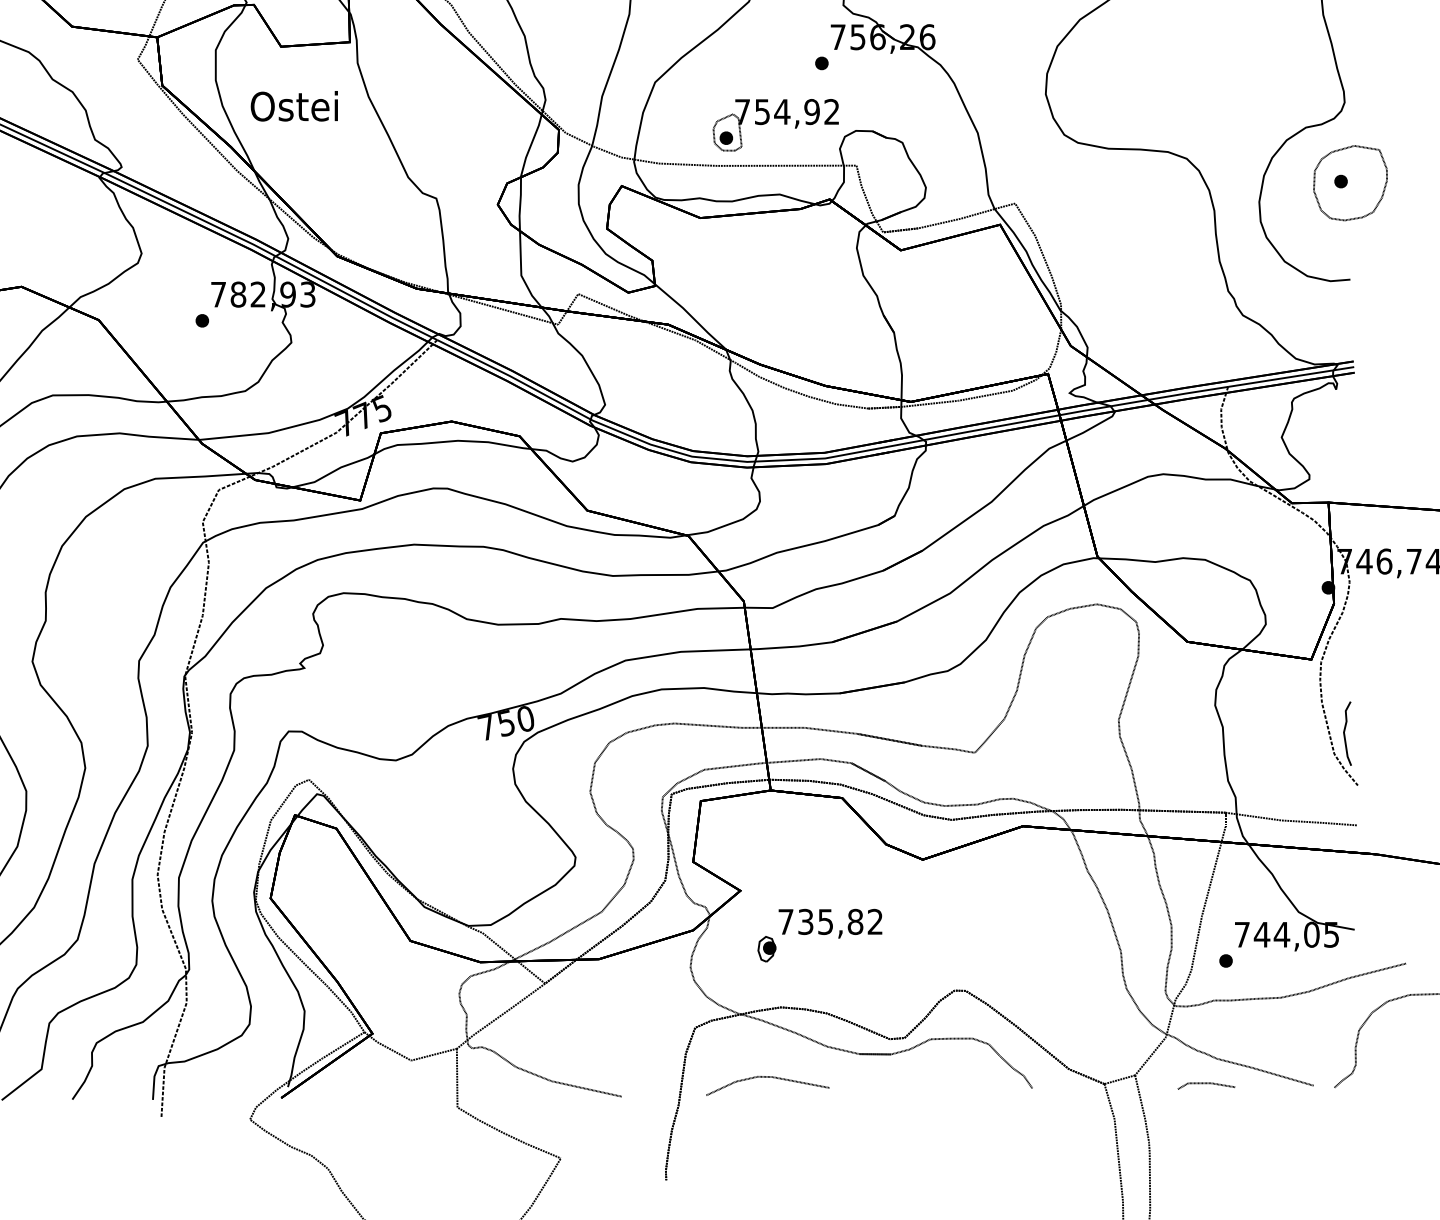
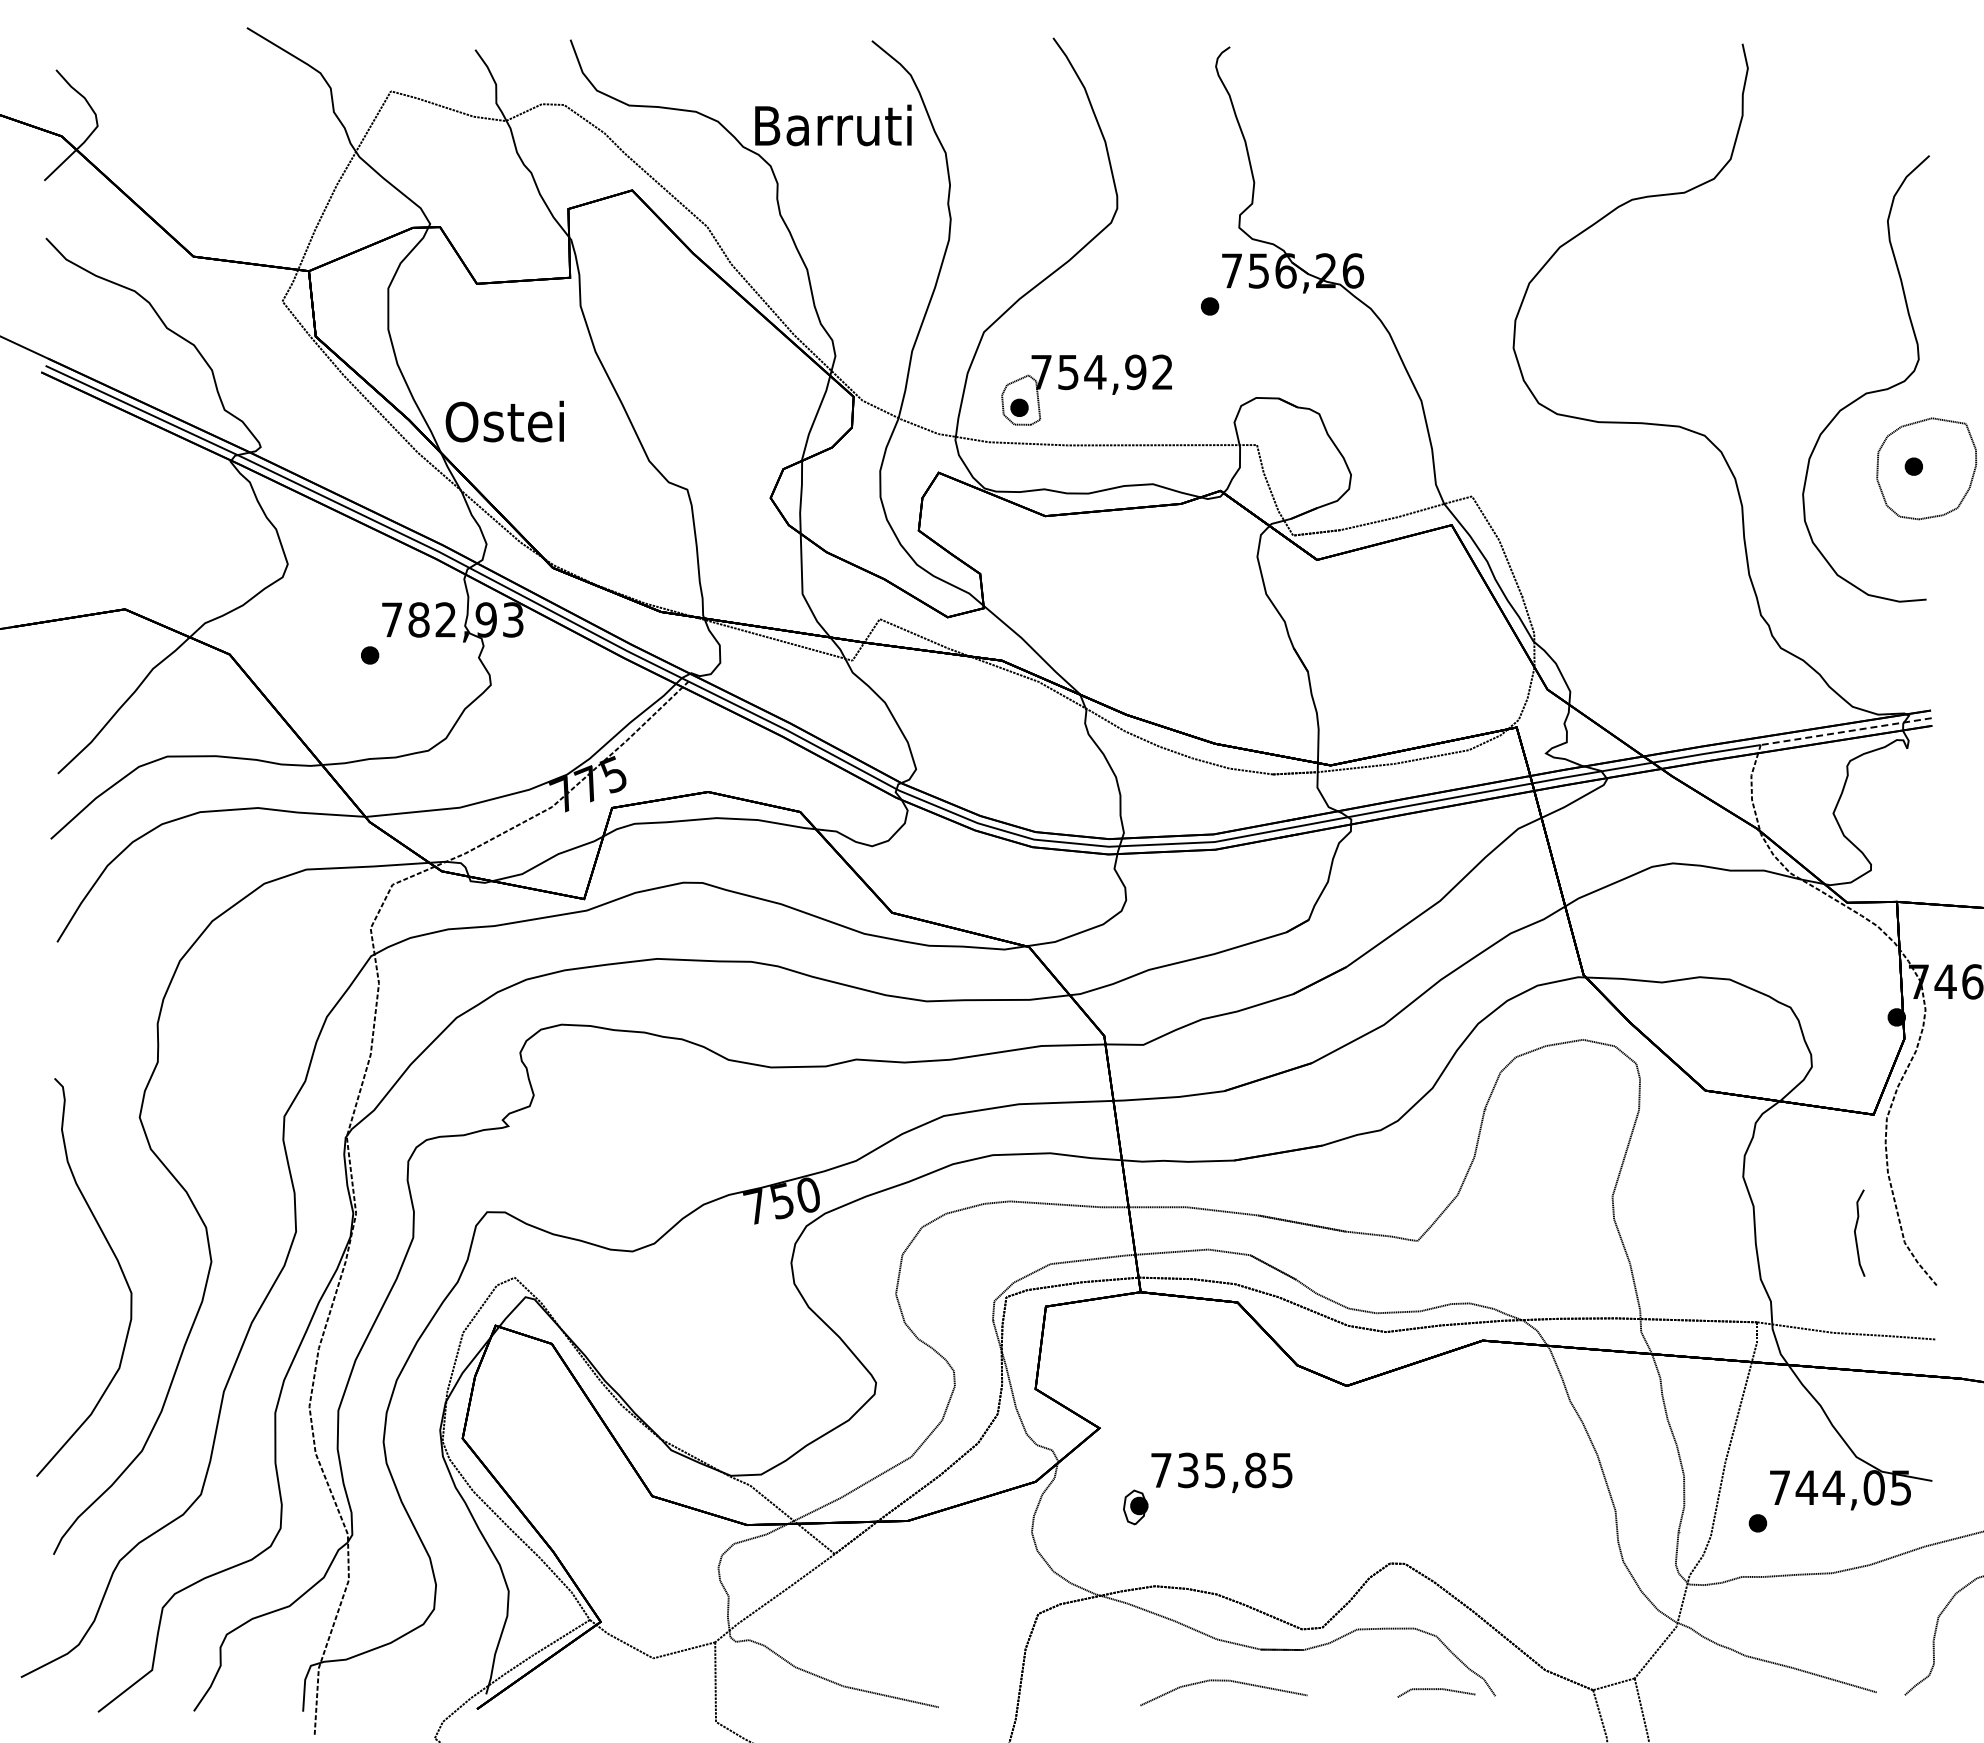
text: (294, 106) -> (504, 421), moved
part: (775, 118) -> (1086, 381), moved
line: (1290, 376) -> (1845, 731), solid -> dashed
curve: (1345, 734) -> (1856, 1234), moved
text: (875, 922) -> (1282, 1470), 735,82 -> 735,85
line: (767, 1077) -> (1223, 1681), moved
line: (1206, 1083) -> (1436, 1689), moved

